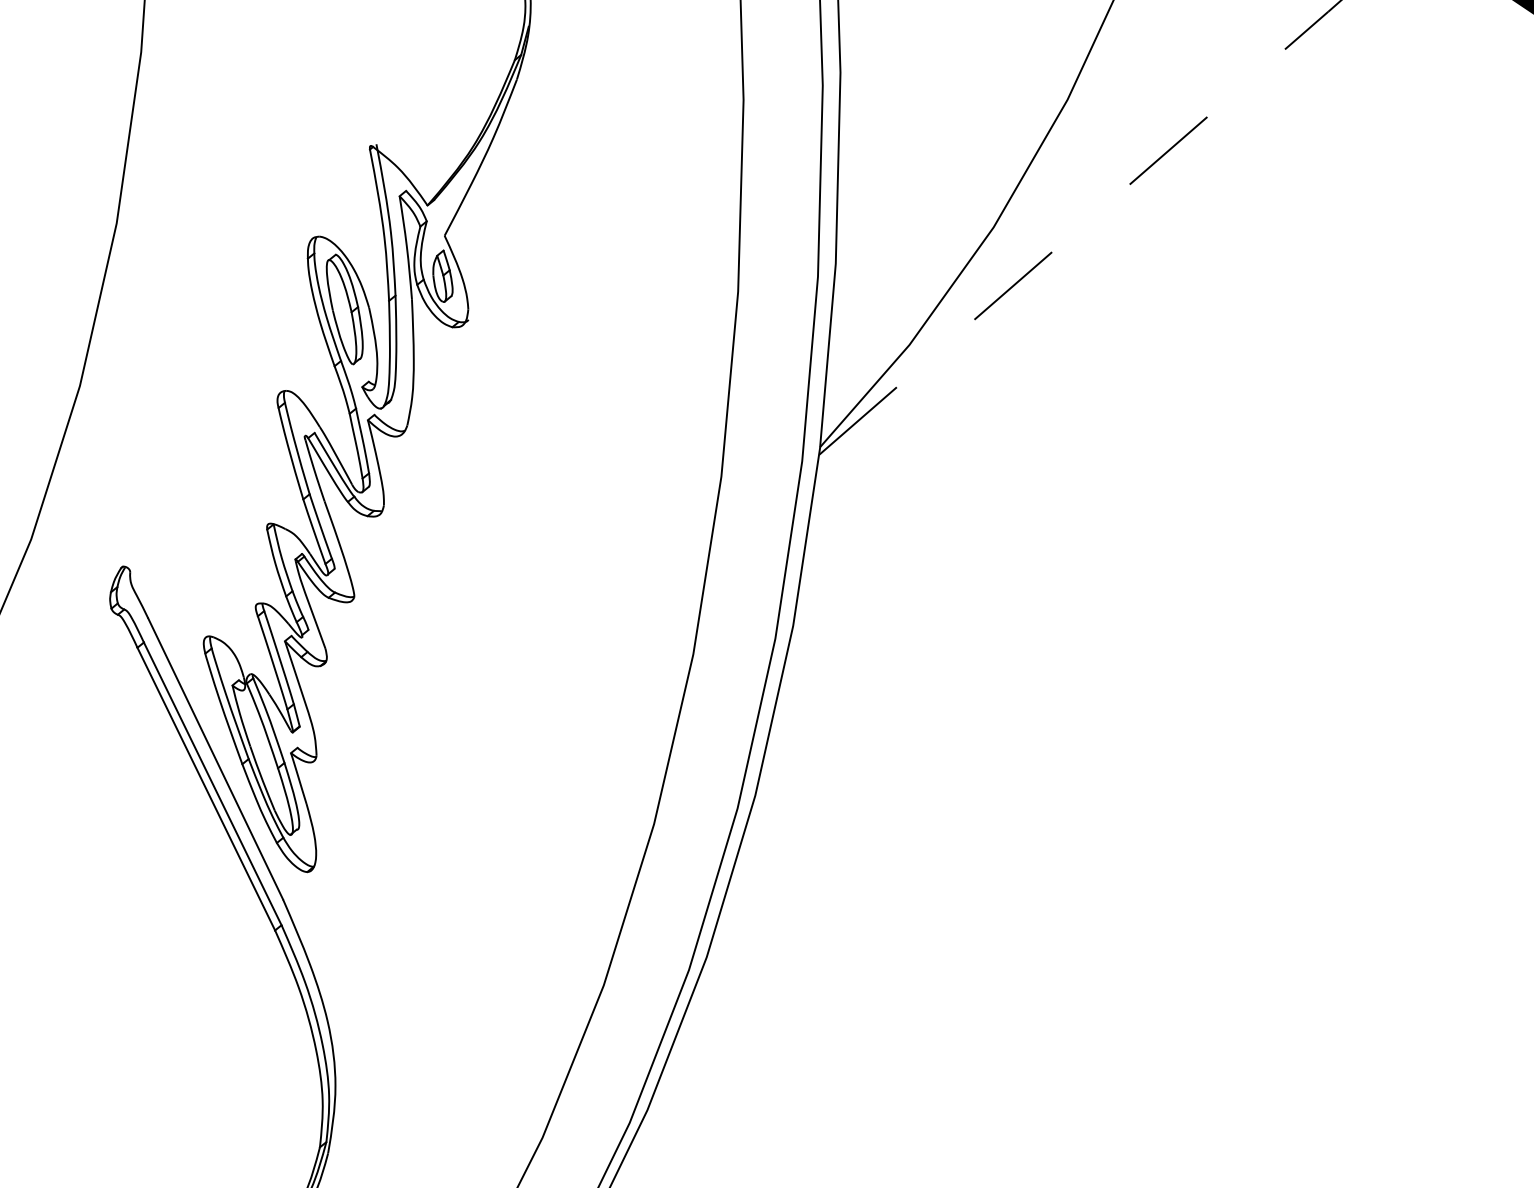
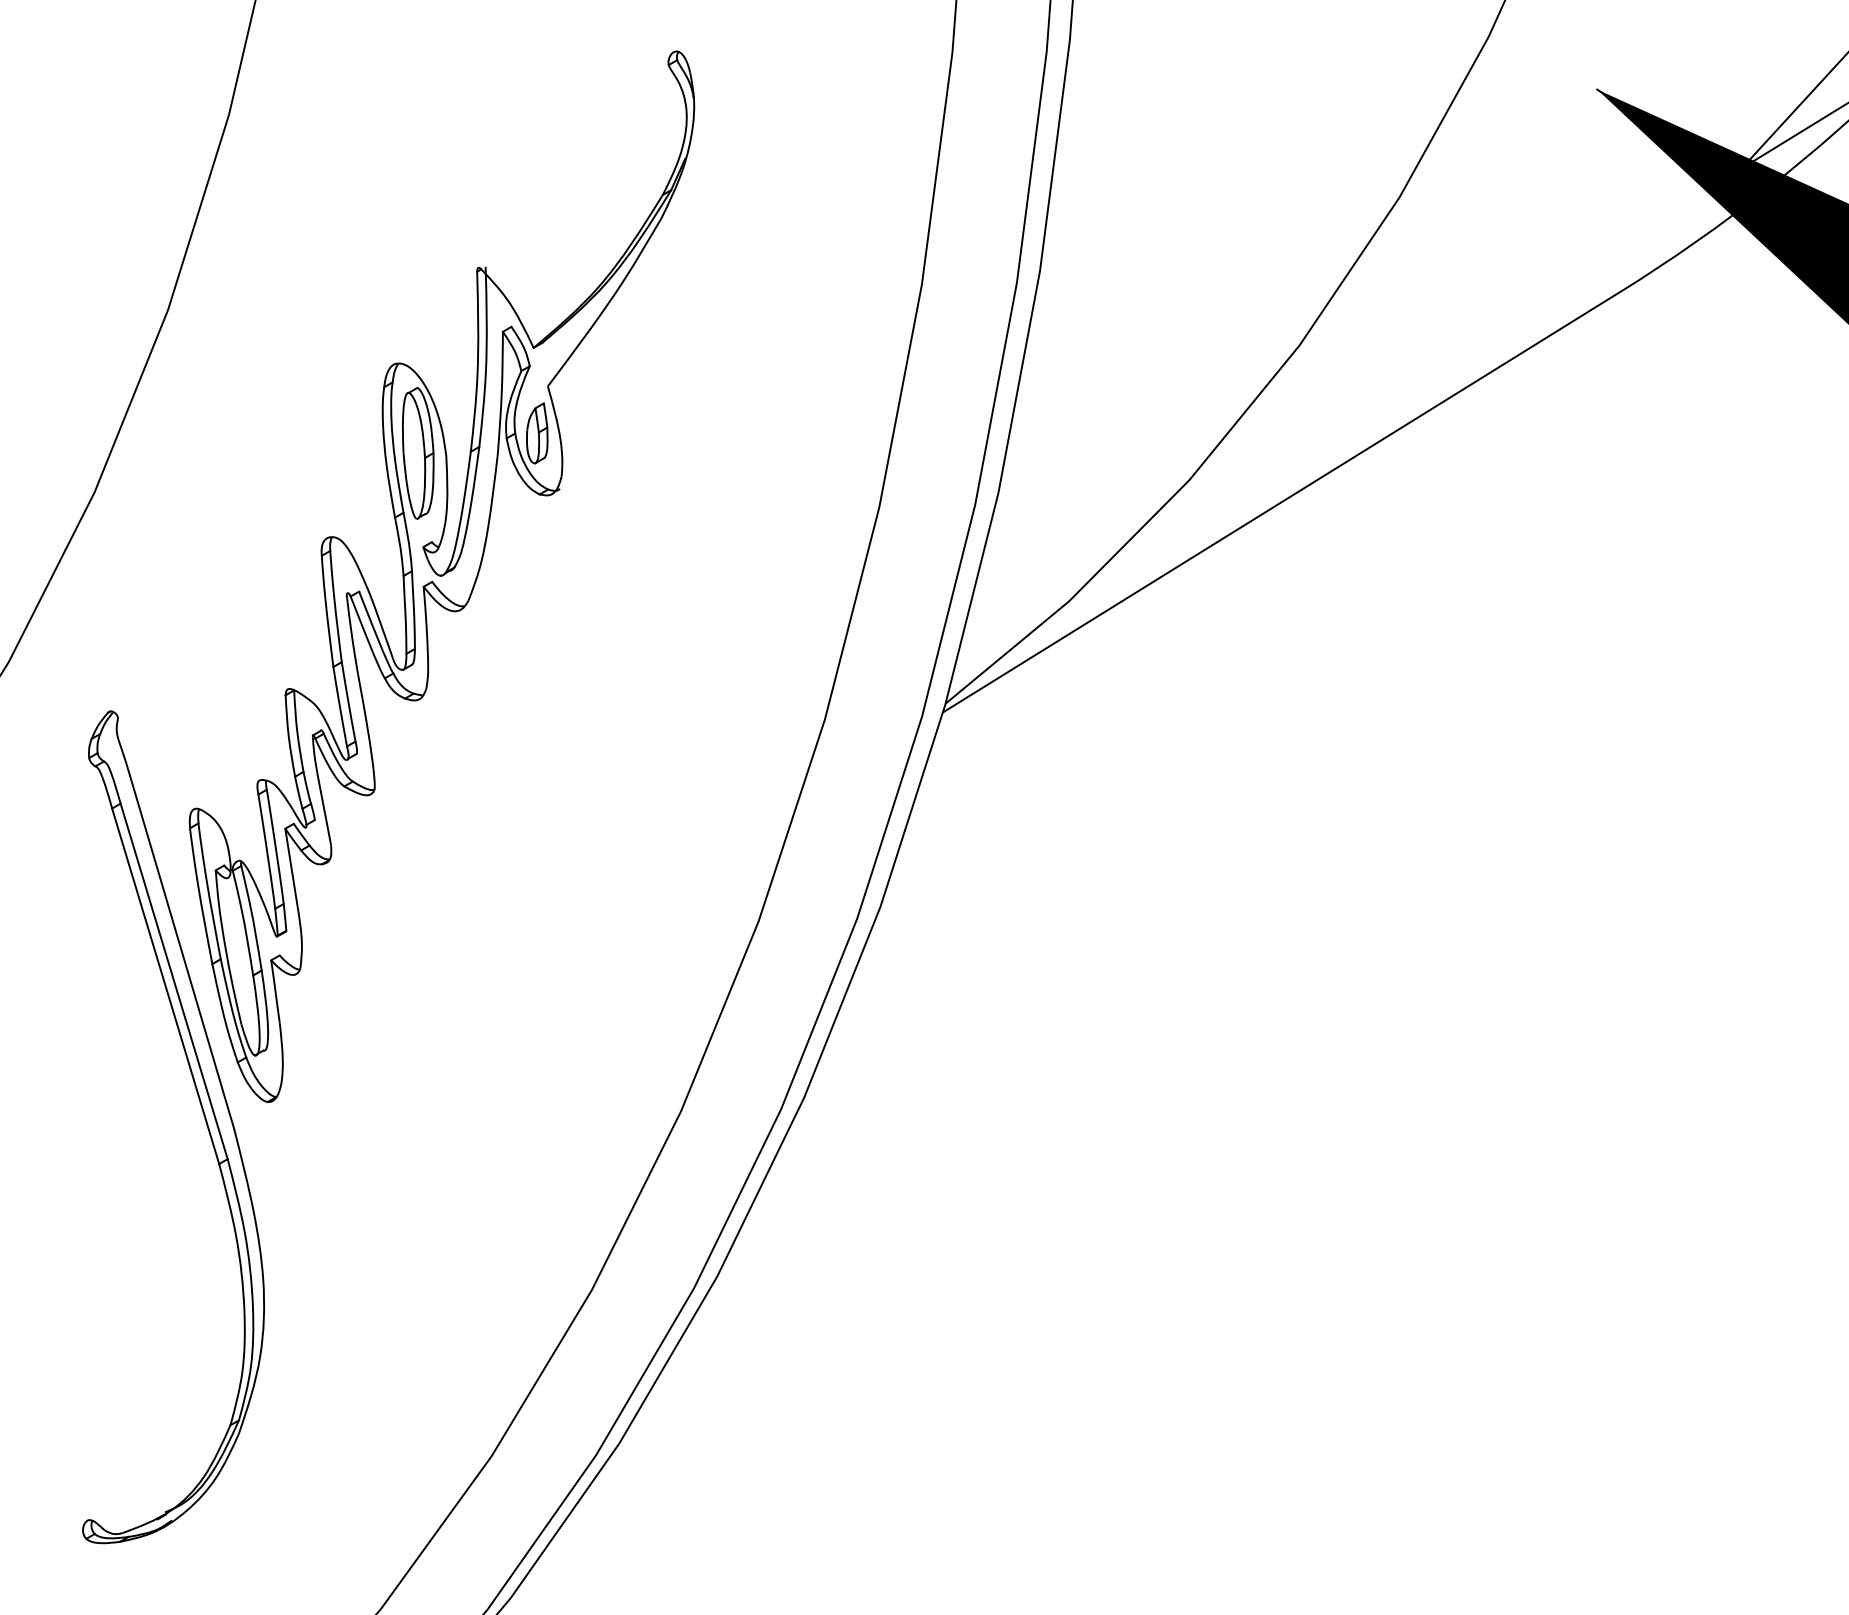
line: (1073, 233) -> (1281, 502), dashed -> solid

